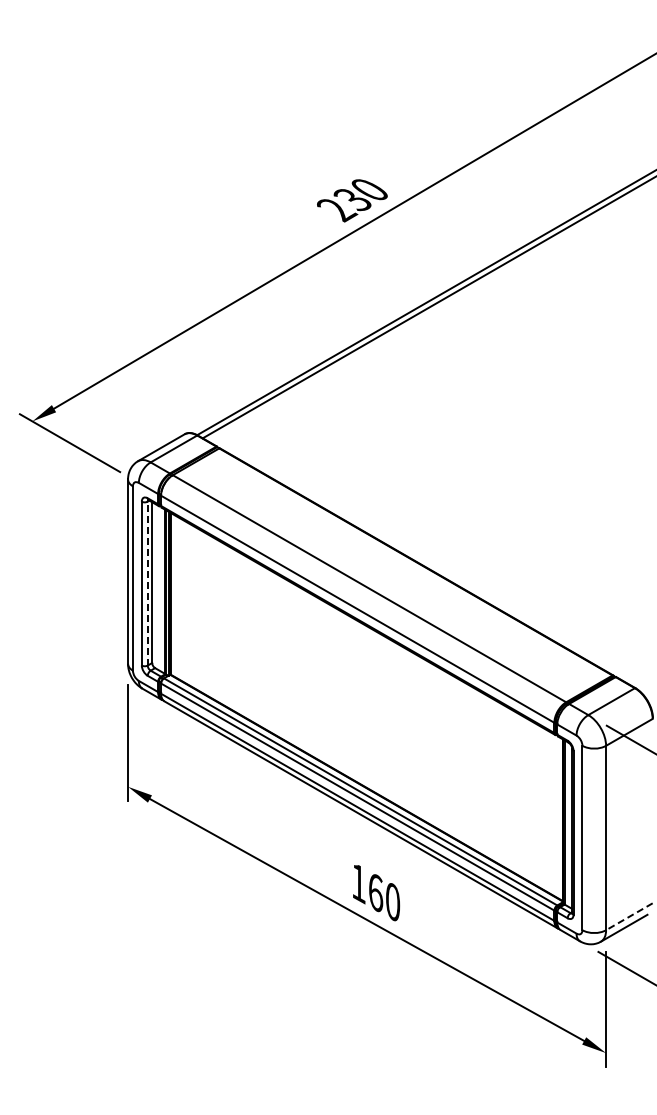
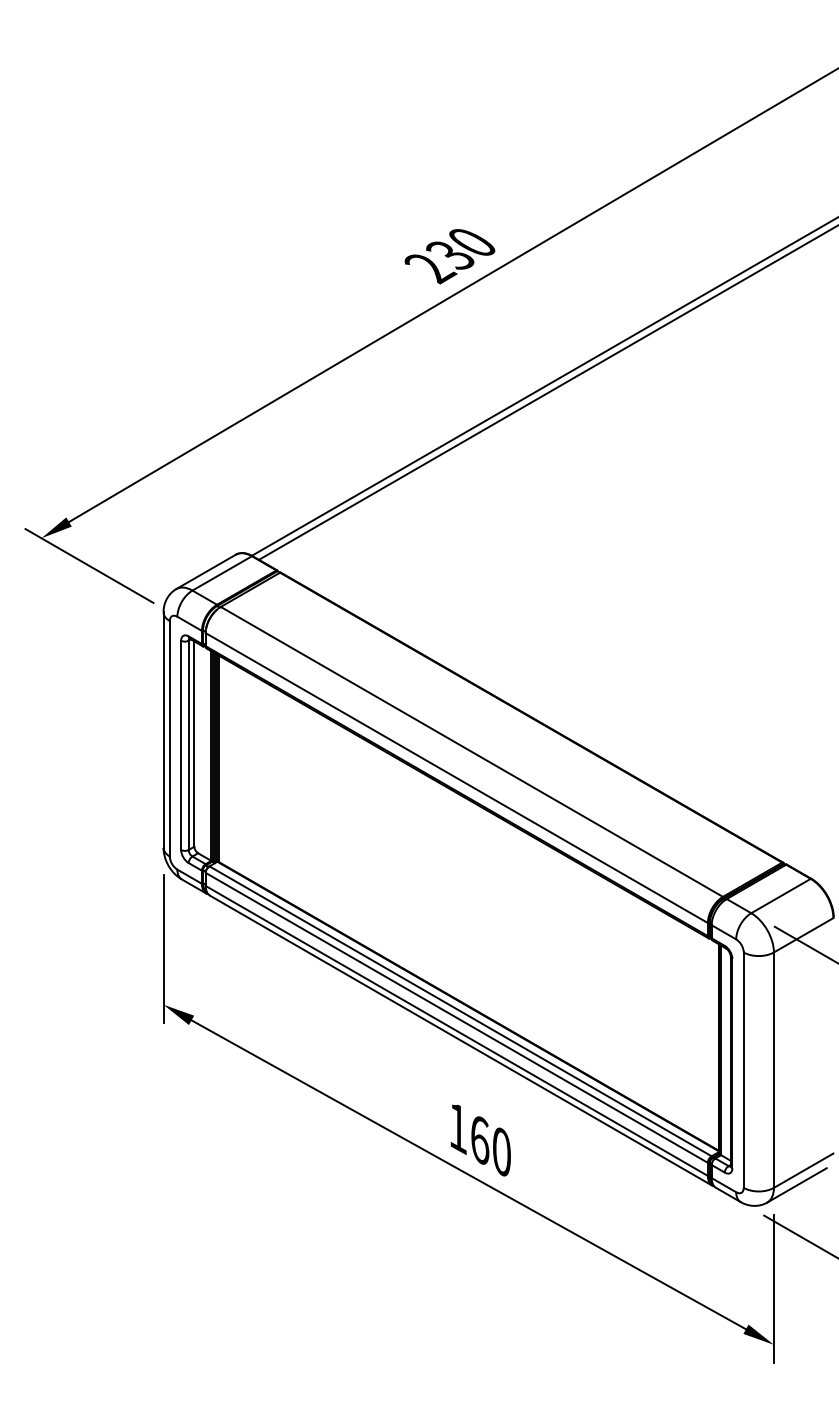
line: (147, 583) -> (188, 745), dashed -> solid
line: (629, 916) -> (803, 1170), dashed -> solid

